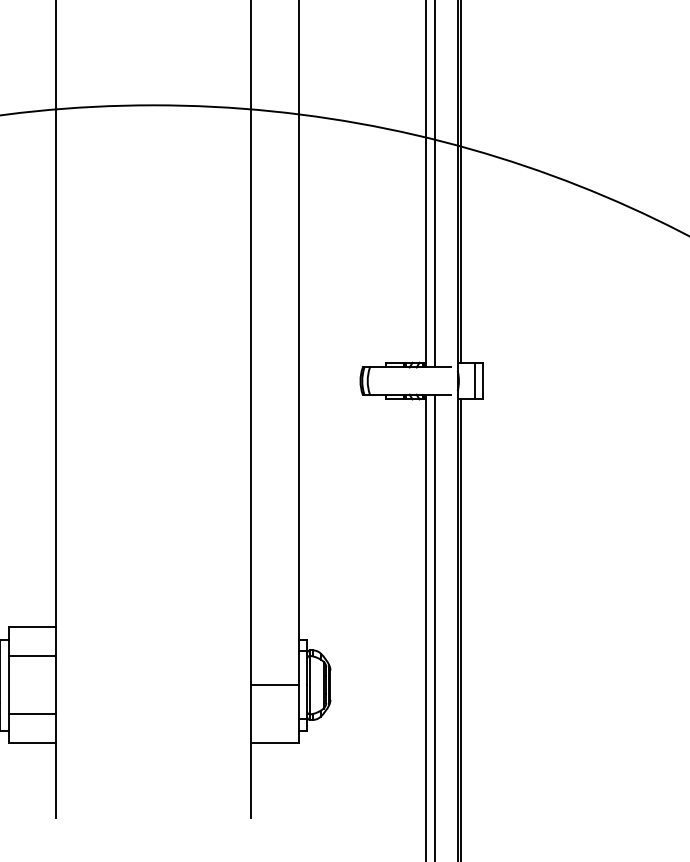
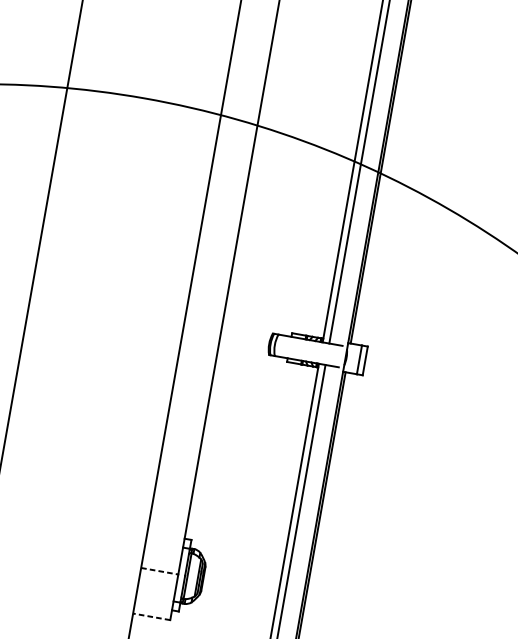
line: (274, 685) -> (159, 571), solid -> dashed
line: (274, 743) -> (151, 617), solid -> dashed

